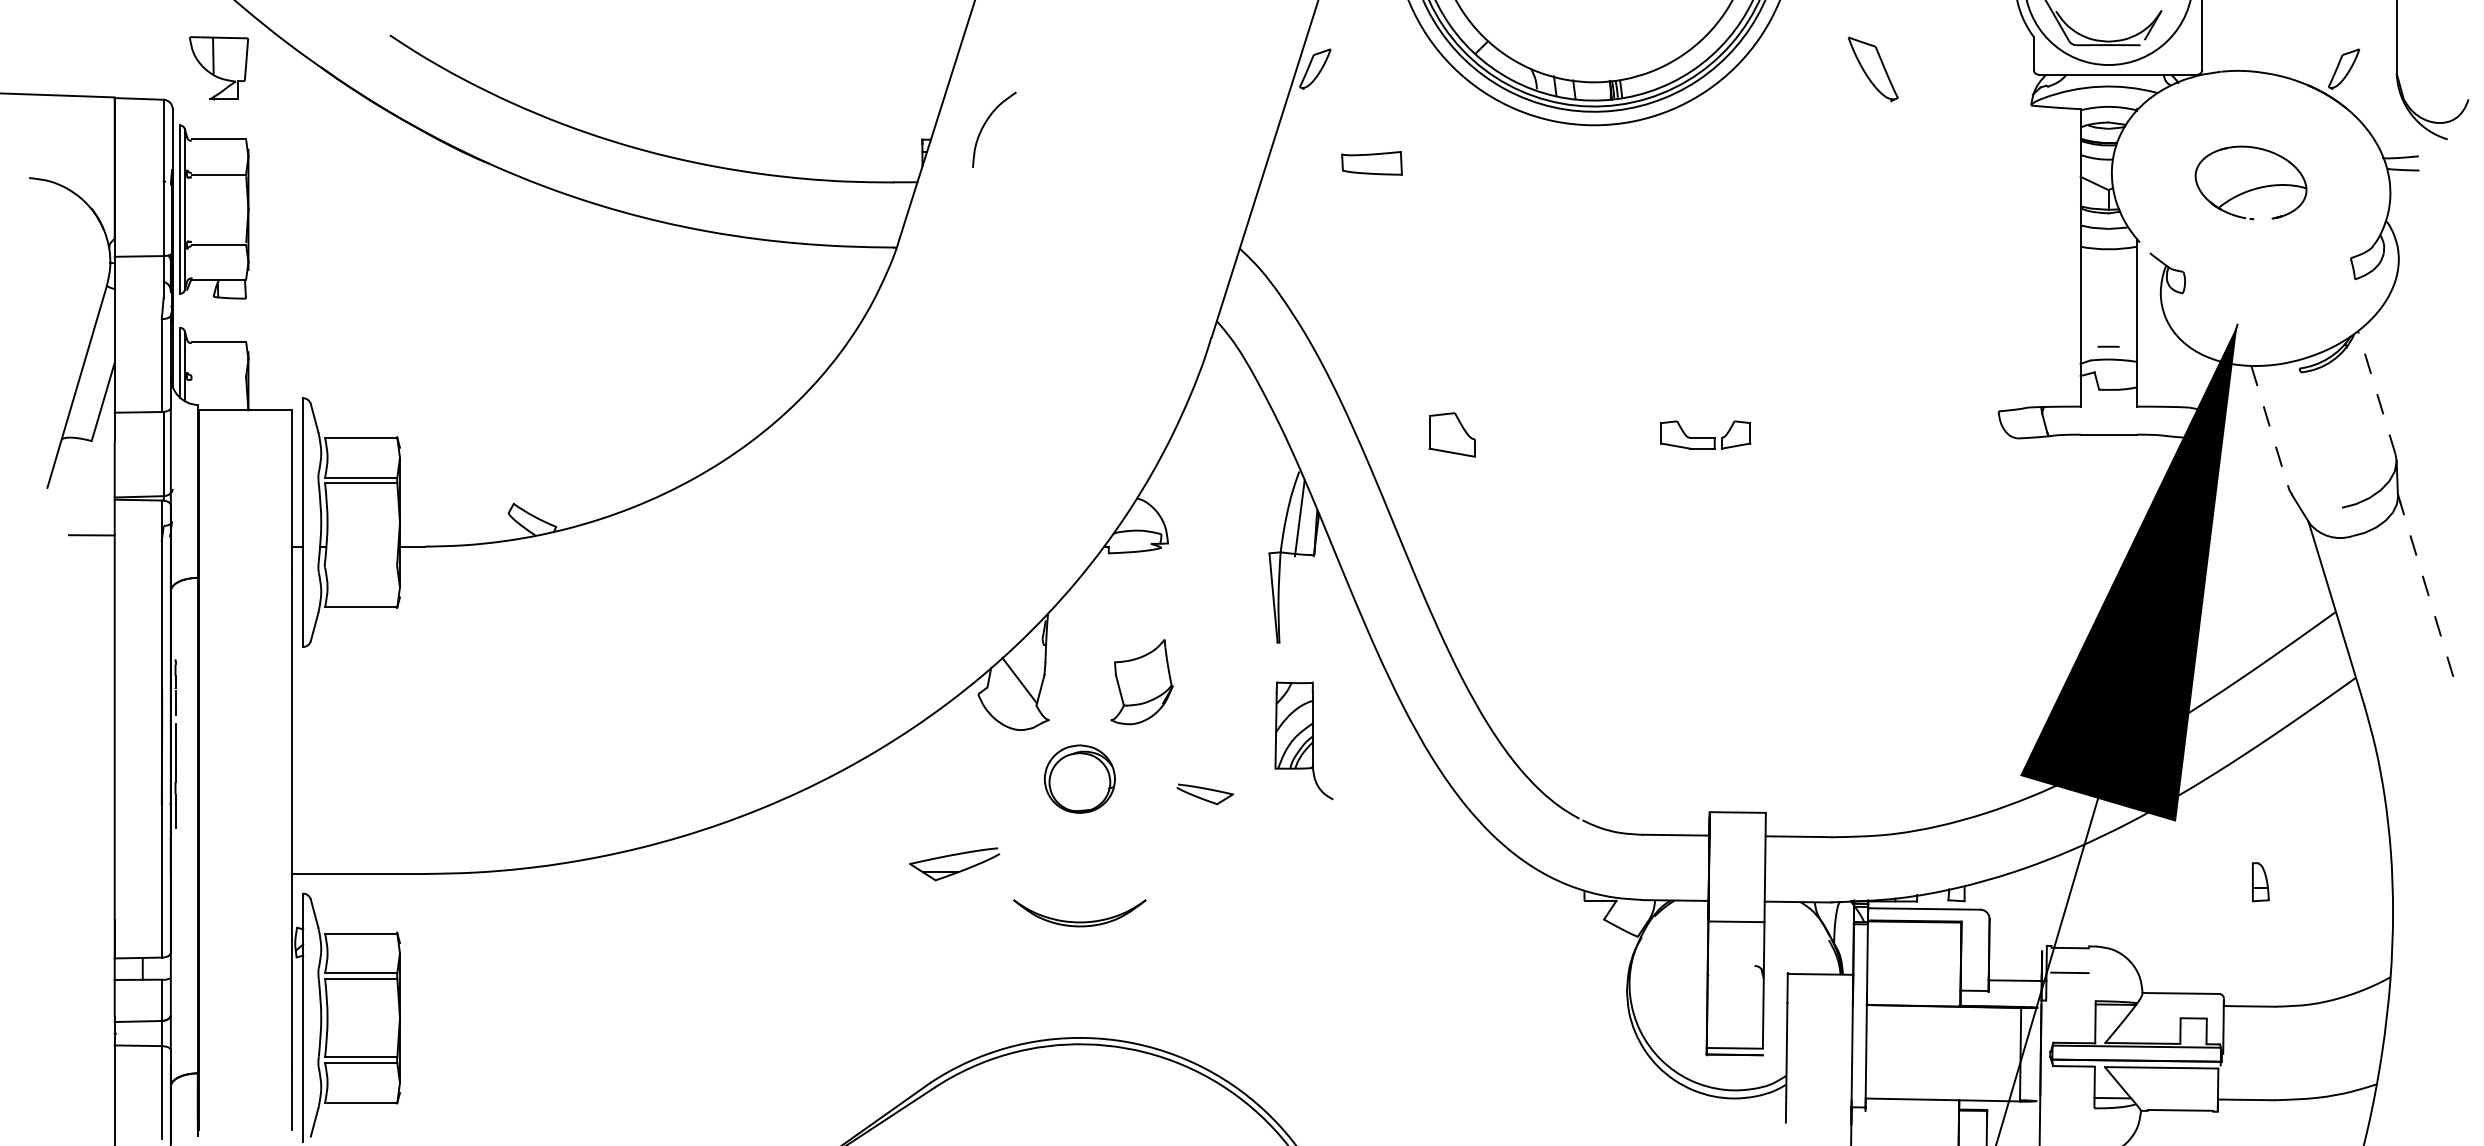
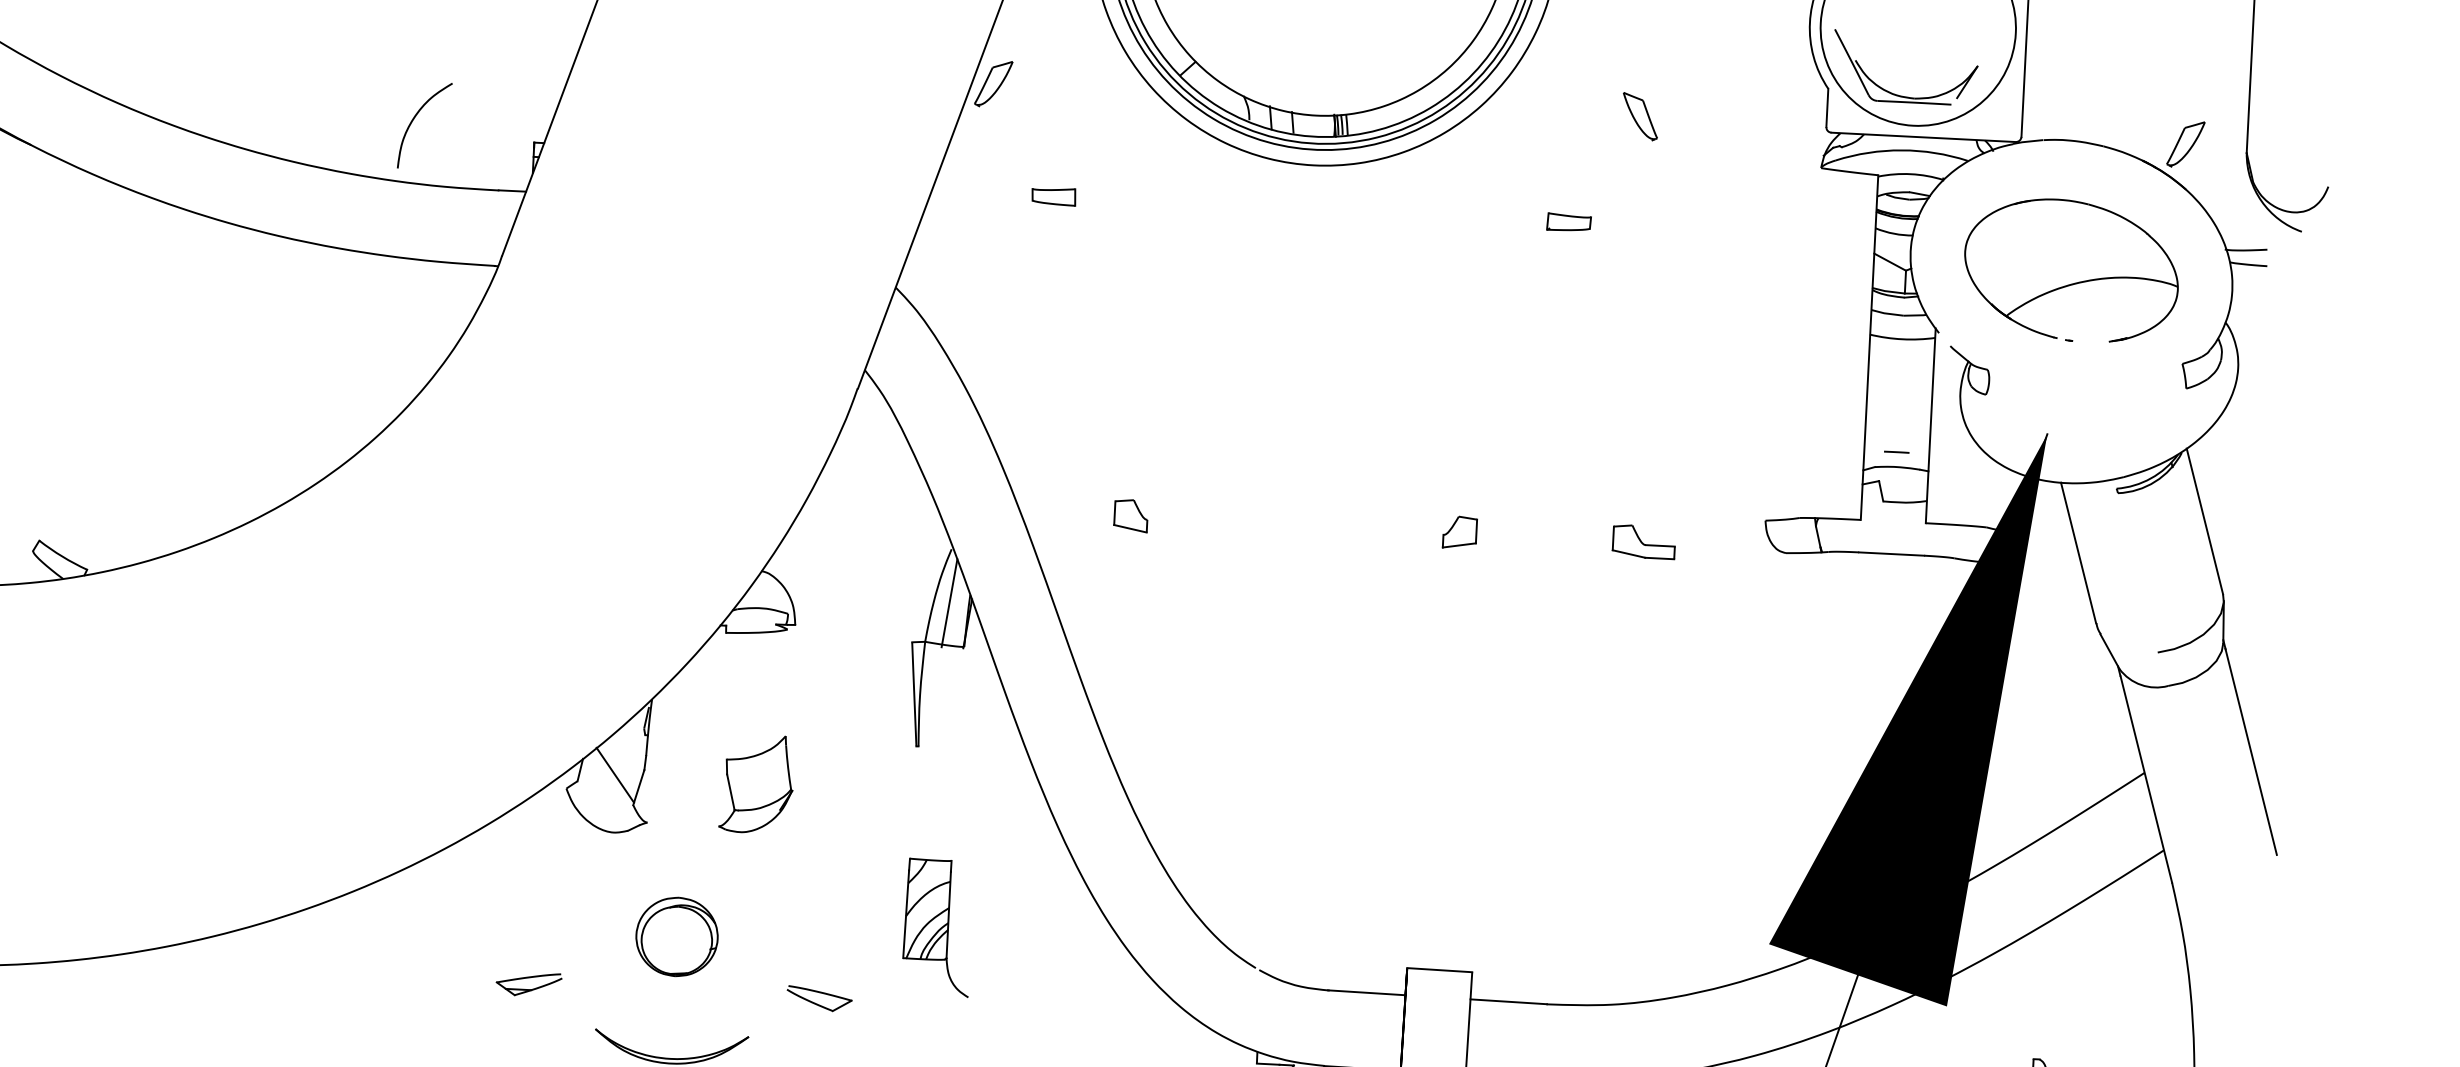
part: (1873, 68) -> (1640, 115), size x0.62
curve: (986, 123) -> (416, 117), moved
part: (1371, 163) -> (1053, 196), size x0.62
part: (1816, 163) -> (1569, 222), added
part: (2250, 182) -> (2070, 270), size x1.67
line: (2376, 392) -> (2204, 520), dashed -> solid
line: (2269, 426) -> (2078, 554), dashed -> solid
part: (1452, 434) -> (1131, 515), size x0.62
part: (1687, 434) -> (1643, 541), moved
line: (2426, 589) -> (2250, 752), dashed -> solid
part: (1303, 740) -> (937, 927), moved
part: (1079, 778) -> (676, 936), moved
part: (1205, 794) -> (819, 999), moved
part: (954, 864) -> (528, 984), size x0.62

